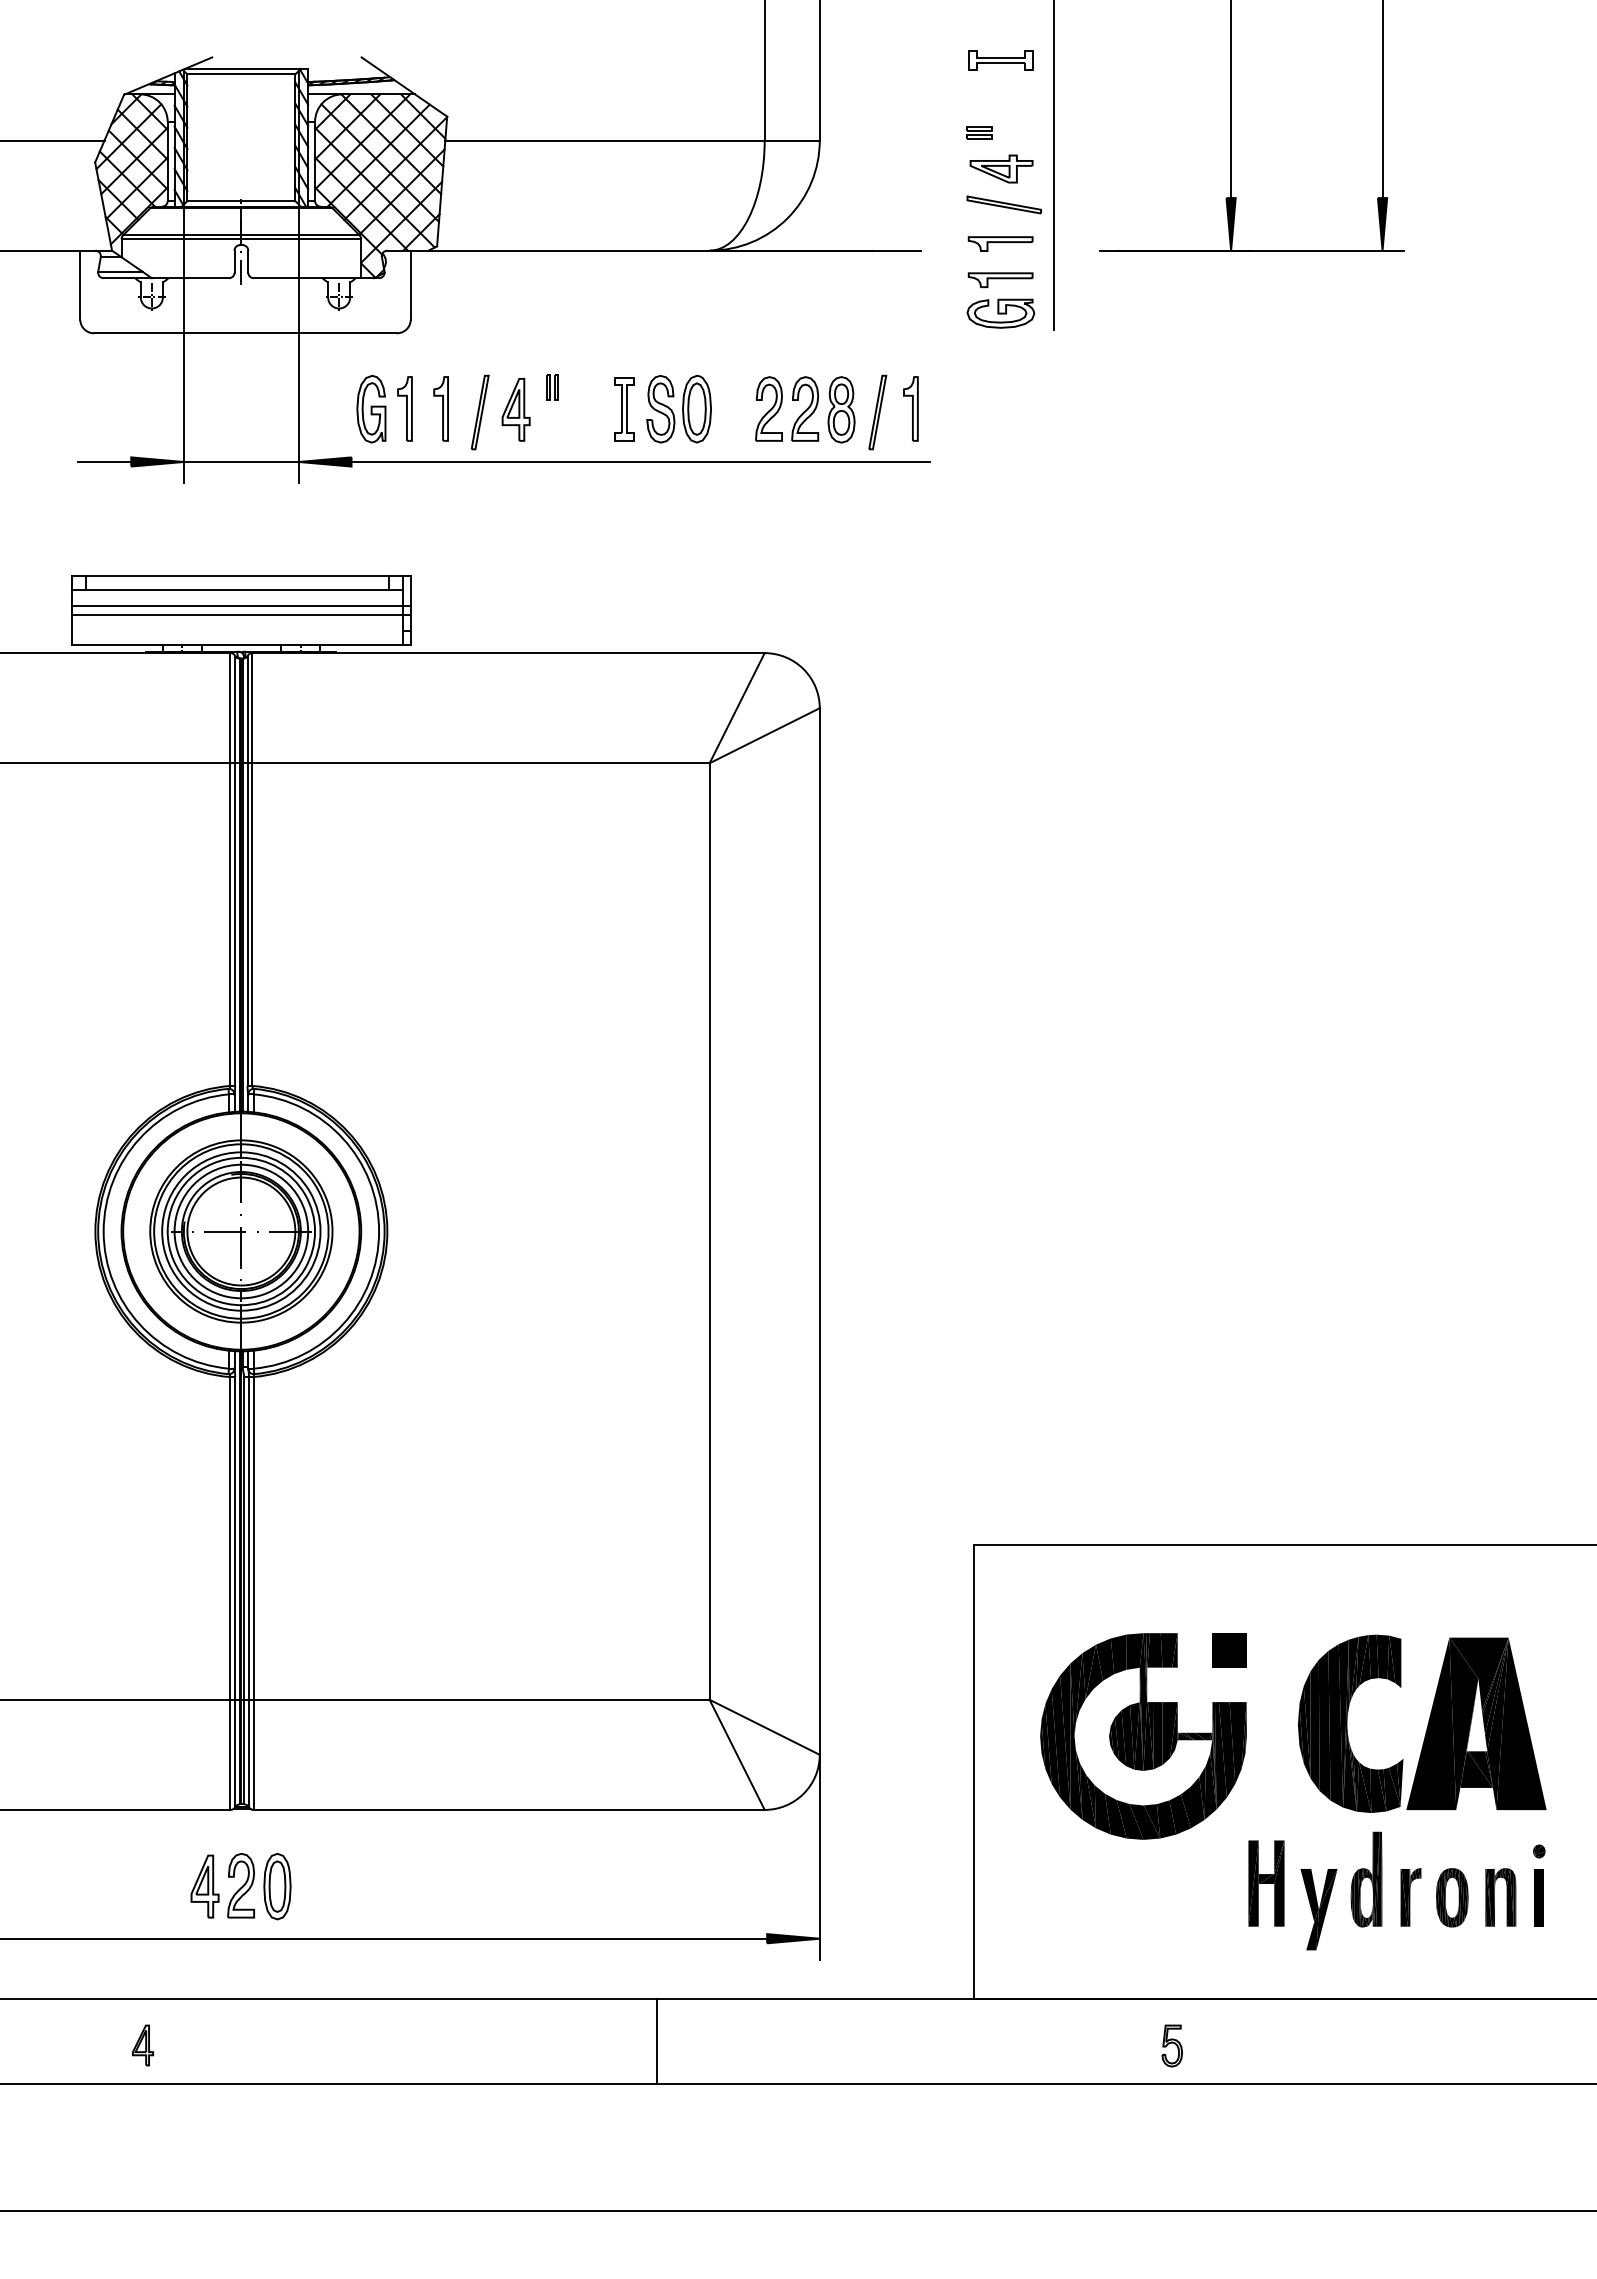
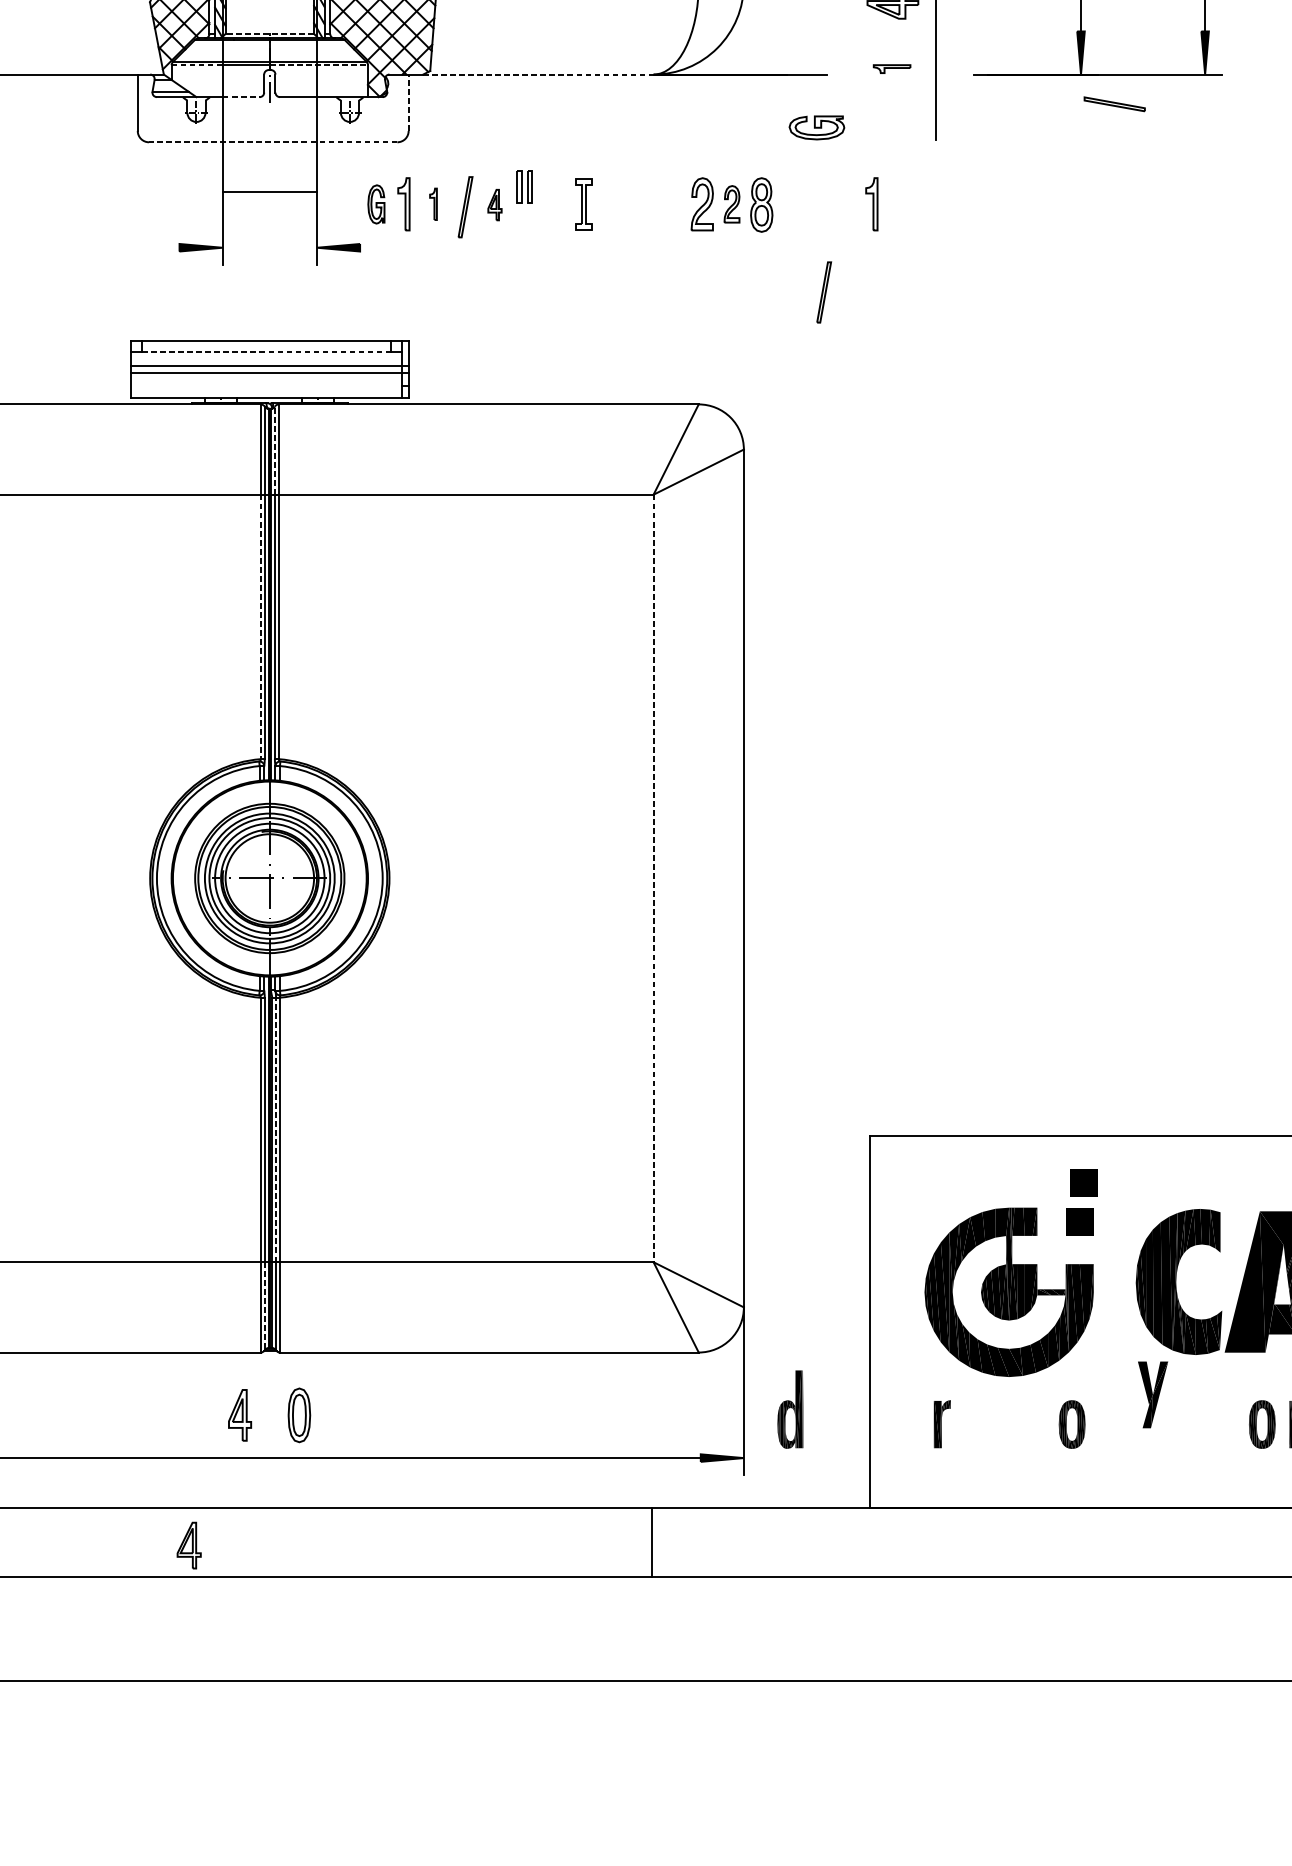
line: (241, 201) -> (269, 34), solid -> dashed
part: (1003, 204) -> (1114, 103), moved
line: (153, 239) -> (197, 65), solid -> dashed
line: (301, 239) -> (319, 65), solid -> dashed
part: (1000, 243) -> (892, 68), size x0.7
line: (569, 250) -> (538, 74), solid -> dashed
line: (206, 278) -> (241, 97), solid -> dashed
part: (1000, 279) -> (892, 98), removed
line: (410, 284) -> (408, 102), solid -> dashed
part: (1000, 313) -> (816, 127), moved
line: (245, 333) -> (273, 142), solid -> dashed
part: (552, 387) -> (524, 186), size x1.6
part: (371, 408) -> (376, 203), size x0.7
part: (440, 408) -> (433, 203), size x0.6
part: (805, 408) -> (732, 203), size x0.7
part: (910, 408) -> (871, 203), moved
part: (515, 409) -> (494, 204), size x0.6
part: (678, 409) -> (628, 204), removed
part: (877, 412) -> (823, 292), moved
line: (104, 461) -> (157, 247), removed
line: (240, 461) -> (269, 191), moved
line: (640, 461) -> (596, 247), removed
line: (237, 589) -> (266, 352), solid -> dashed
line: (247, 709) -> (274, 450), solid -> dashed
line: (230, 925) -> (260, 627), solid -> dashed
line: (709, 1232) -> (653, 879), solid -> dashed
line: (249, 1537) -> (276, 1129), solid -> dashed
part: (1234, 1603) -> (1083, 1183), added
line: (235, 1753) -> (265, 1306), solid -> dashed
part: (1366, 1879) -> (790, 1409), moved
part: (1266, 1883) -> (1110, 1412), removed
part: (240, 1885) -> (269, 1414), removed
part: (1220, 1897) -> (1072, 1424), added
part: (1410, 1897) -> (941, 1424), moved
part: (1318, 1909) -> (1152, 1394), moved
line: (657, 2041) -> (652, 1542), moved
part: (142, 2045) -> (188, 1545), size x1.4
part: (1171, 2045) -> (1032, 1545), removed

